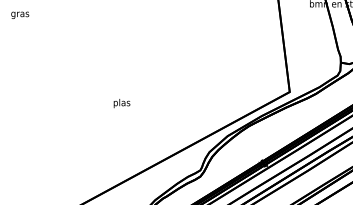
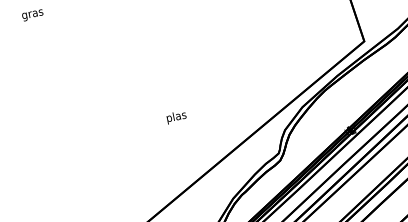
text: (121, 103) -> (176, 117), moved

